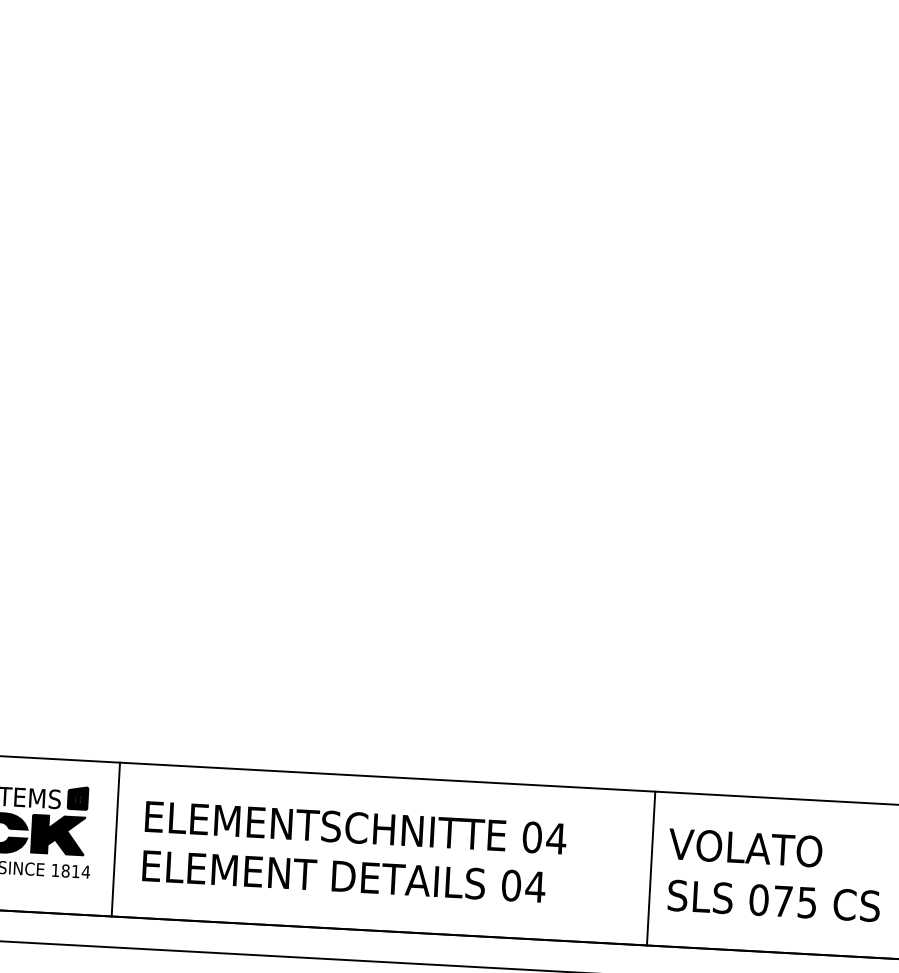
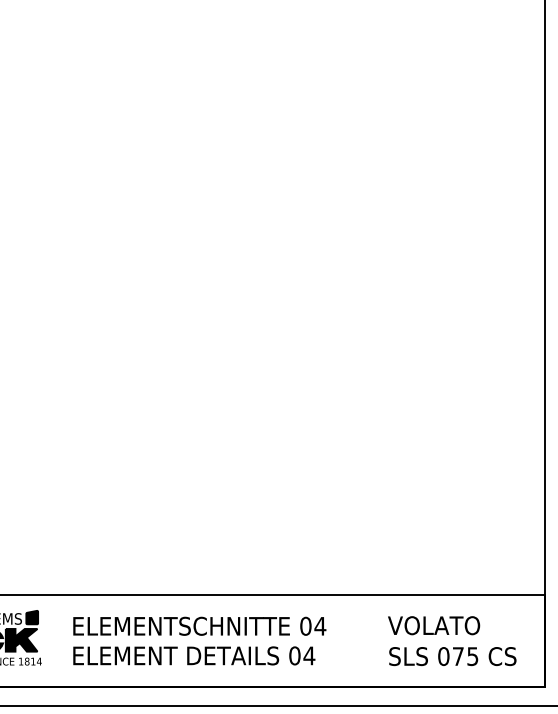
line: (116, 838) -> (56, 640), removed
line: (651, 867) -> (378, 640), removed

